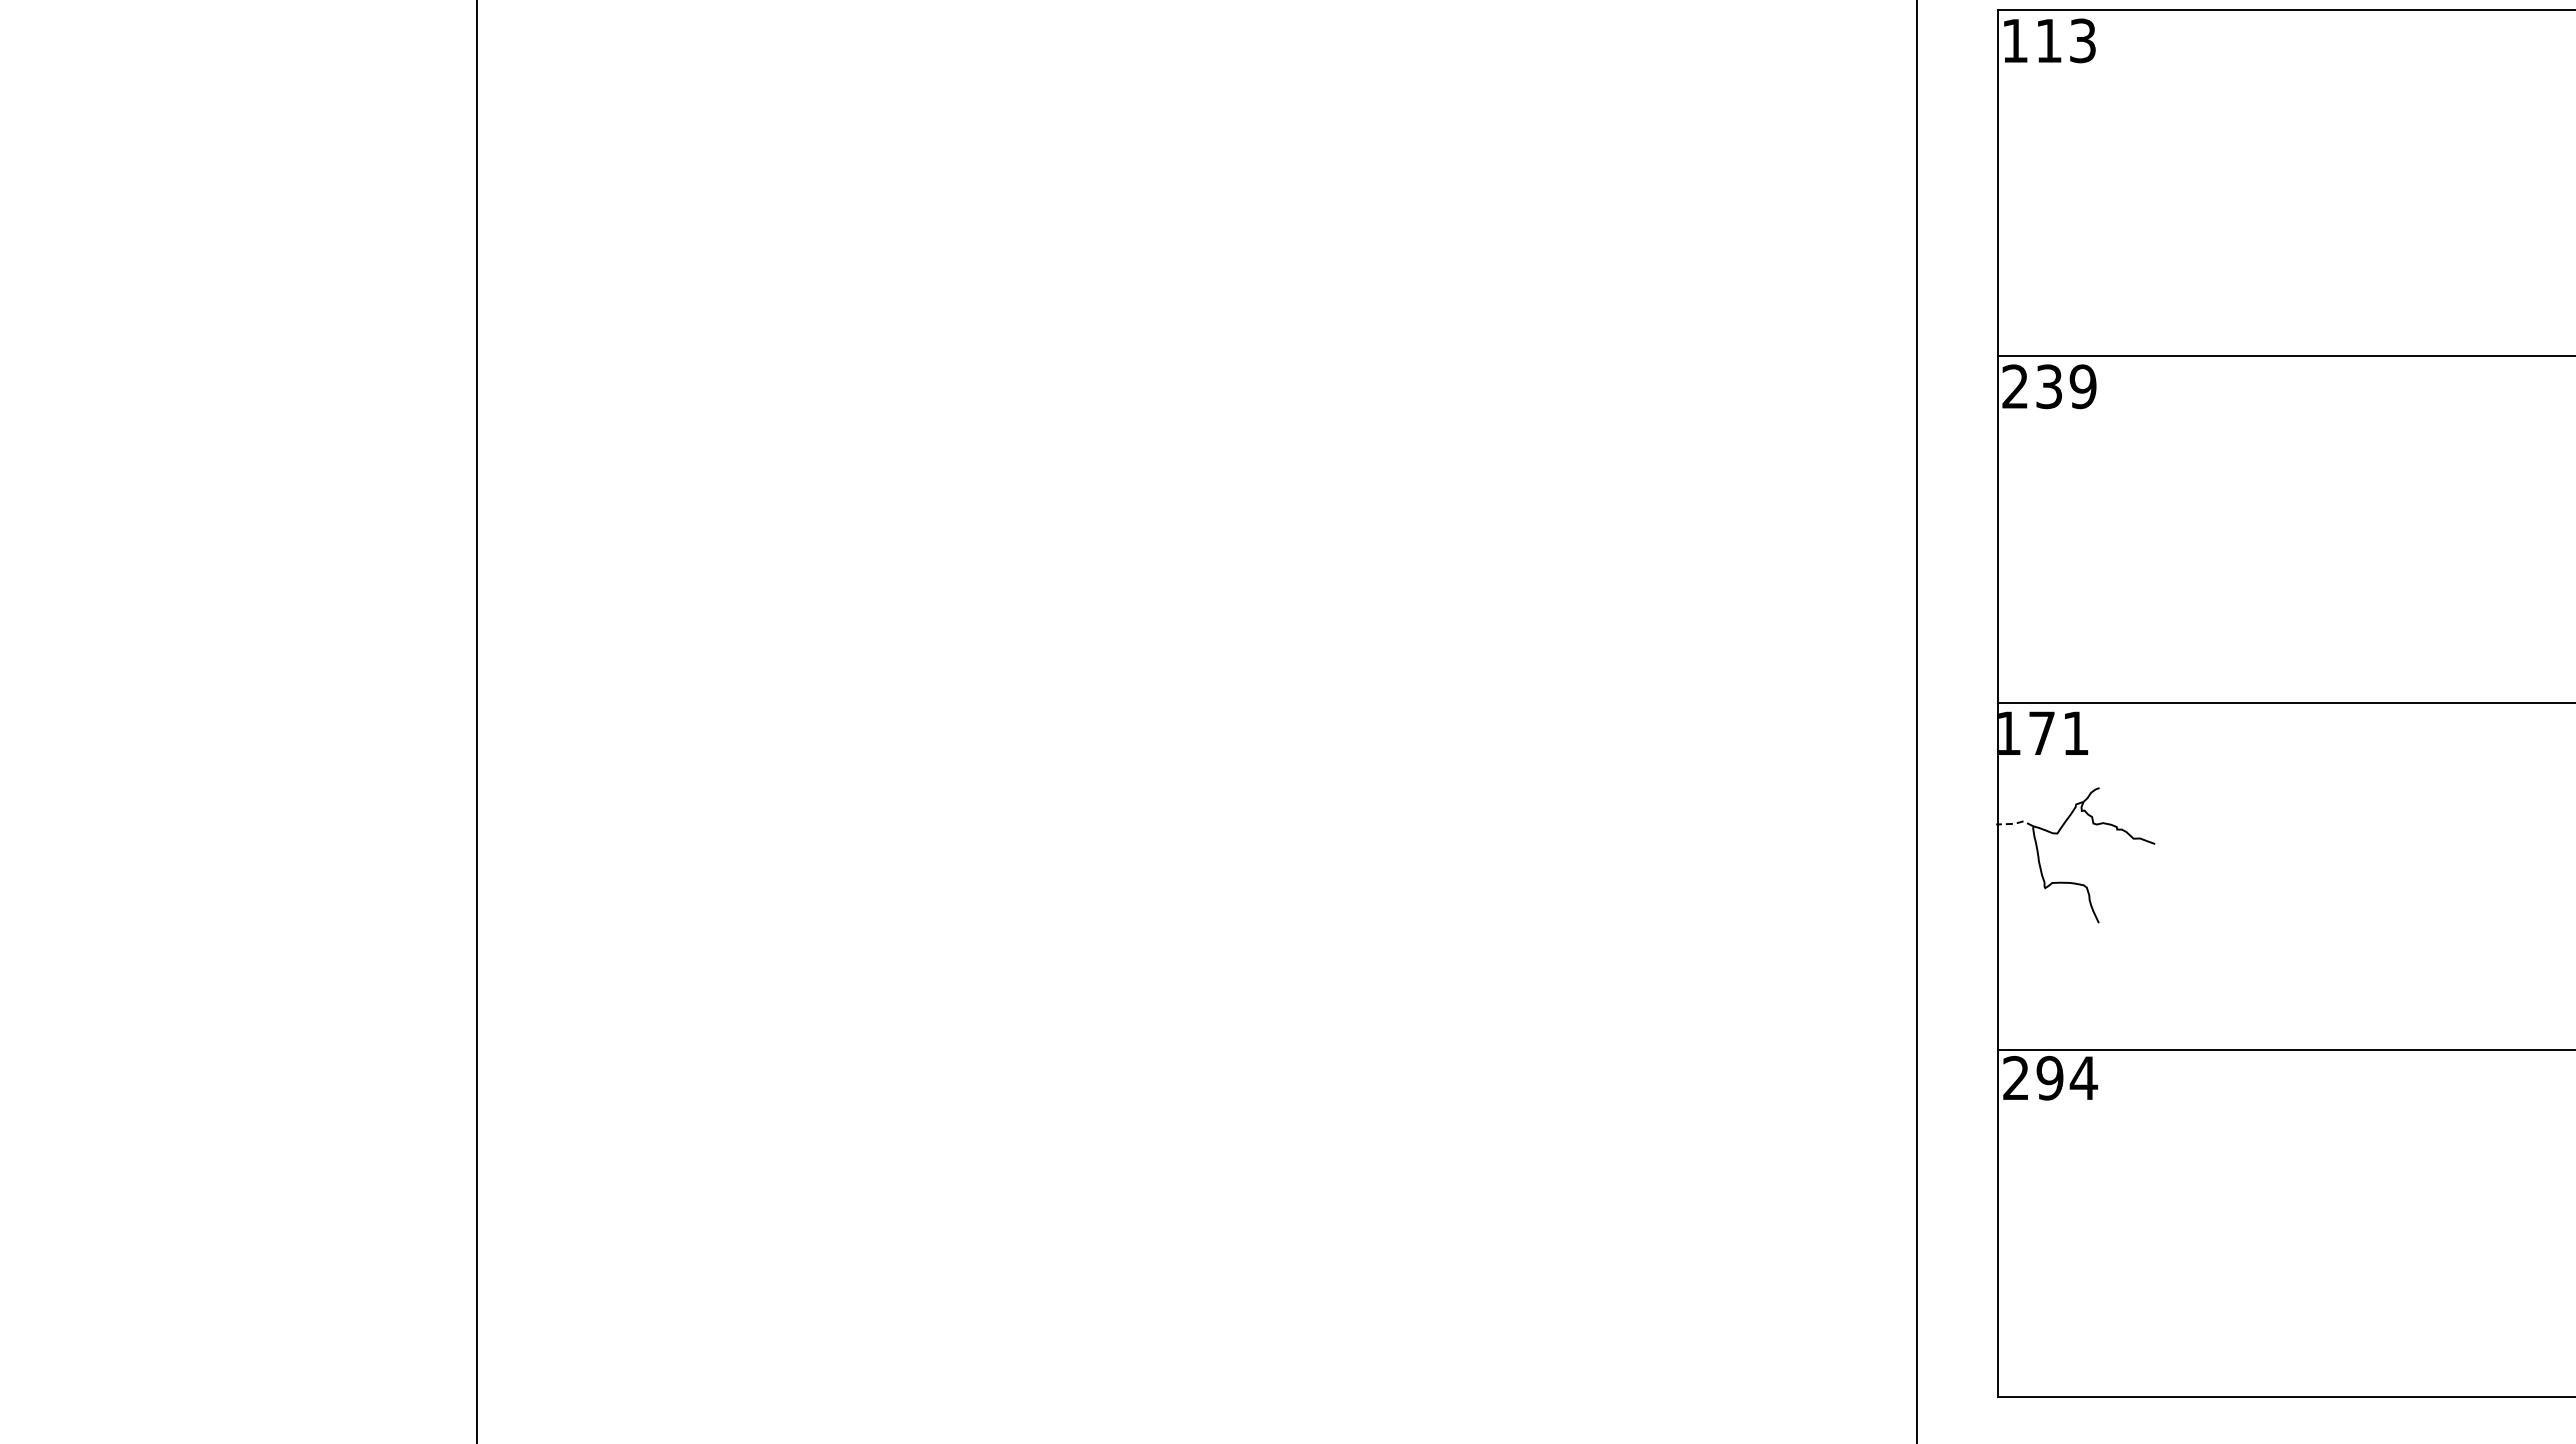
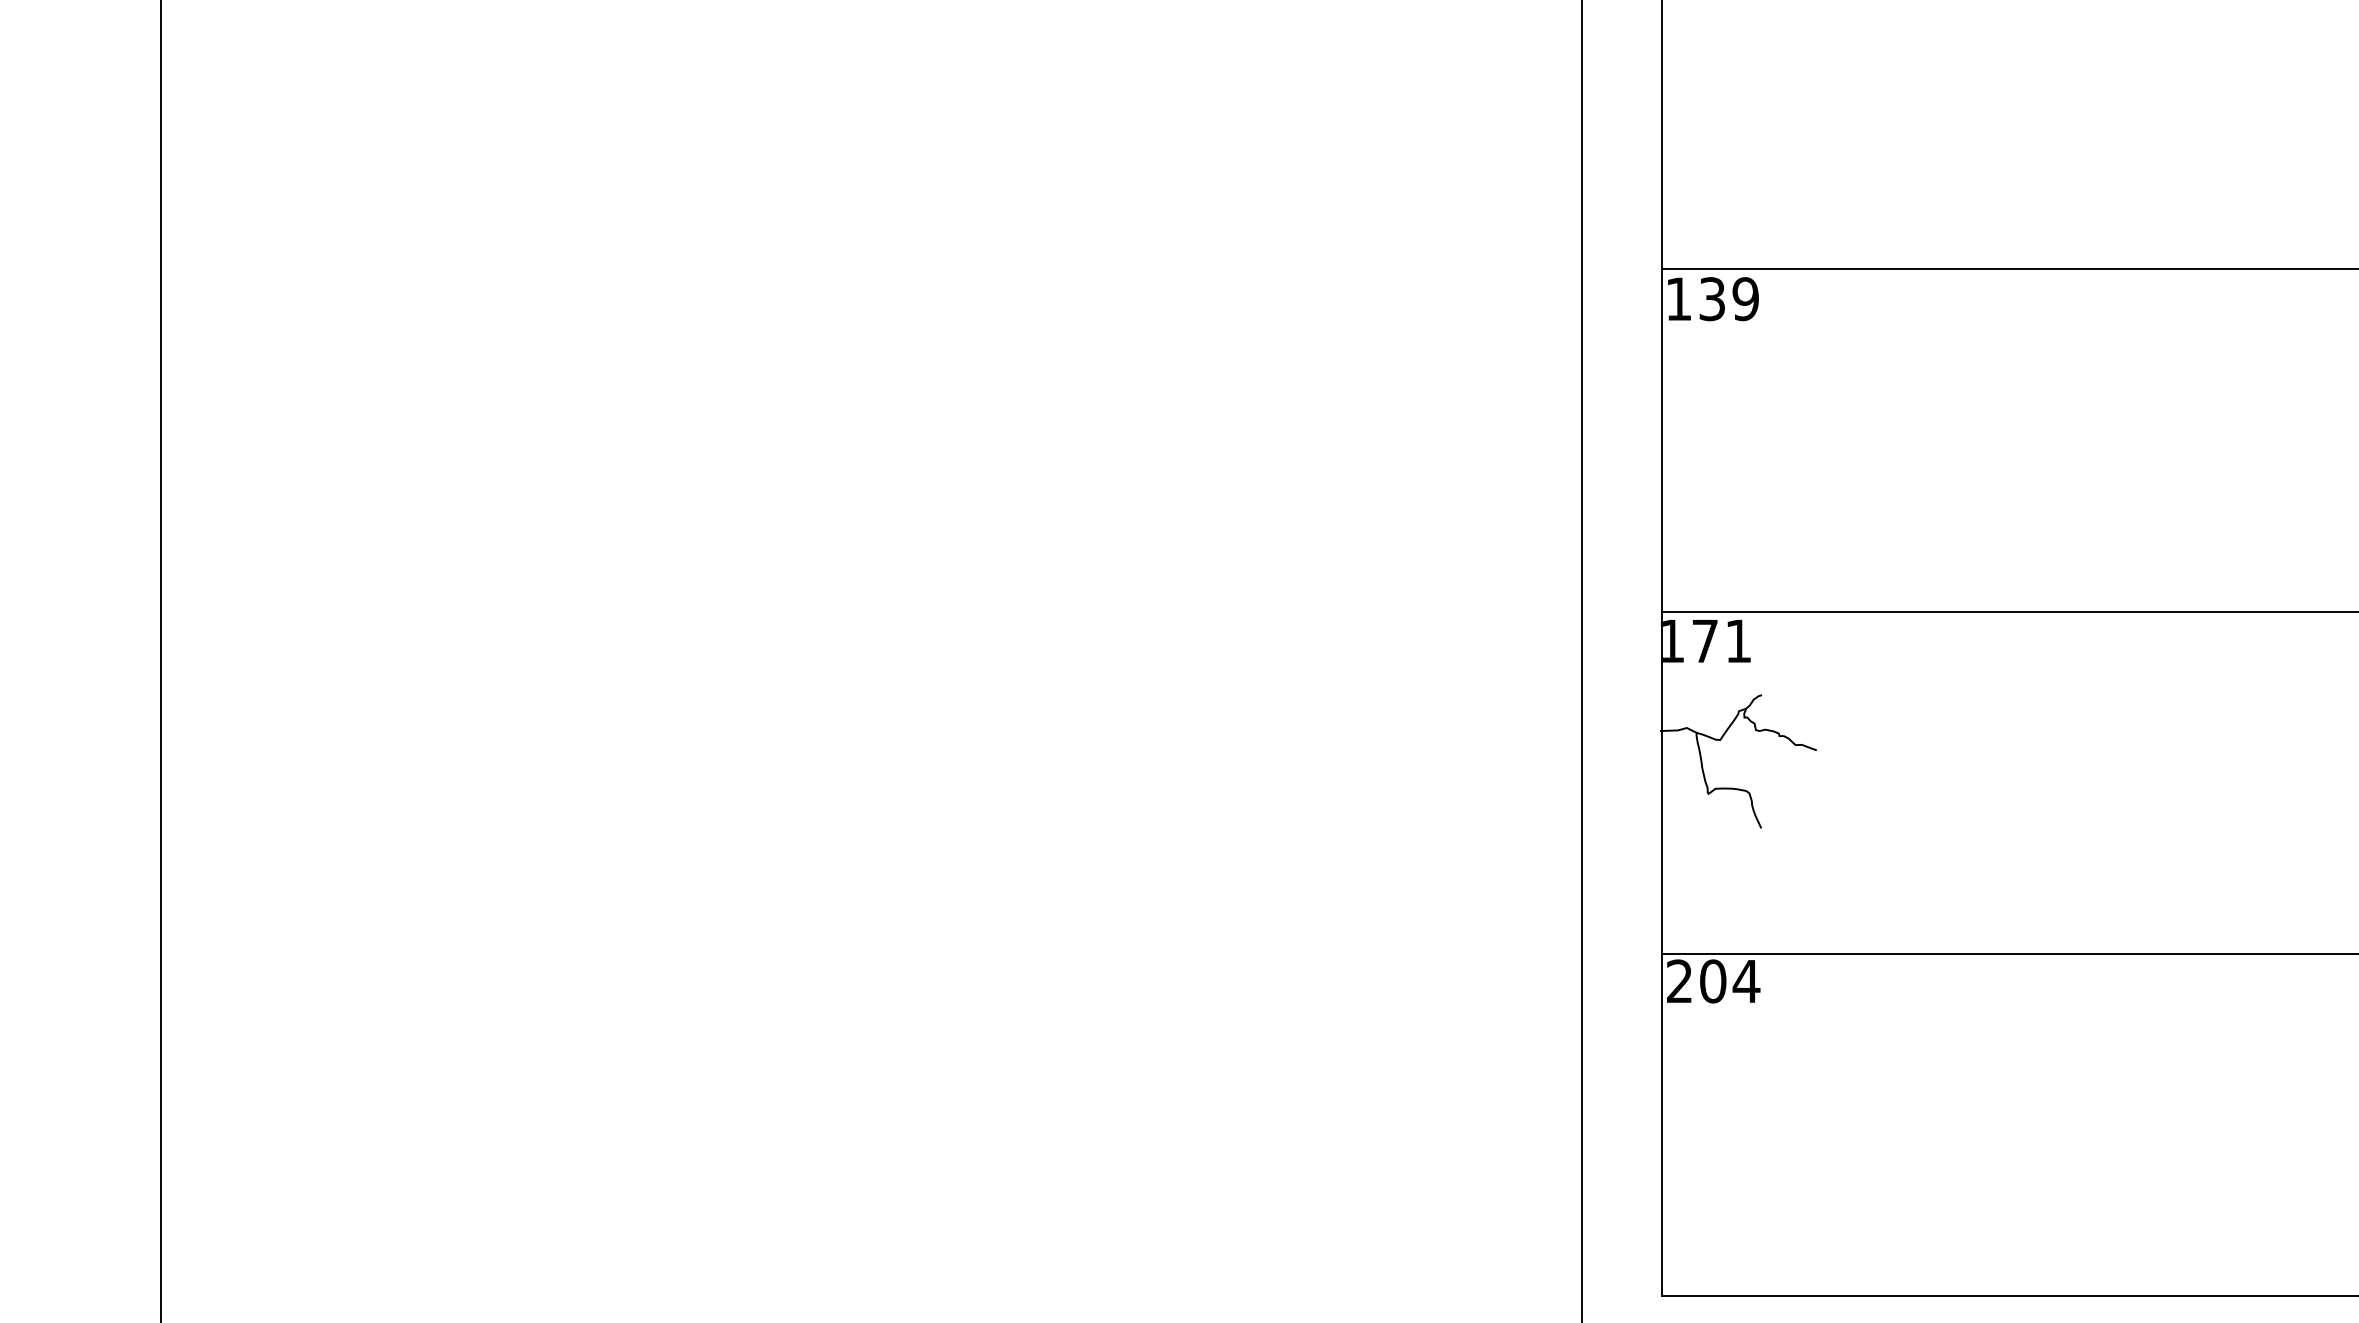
text: (2014, 386) -> (1678, 298), 239 -> 139
line: (2015, 823) -> (1679, 730), dashed -> solid
text: (2049, 1078) -> (1712, 981), 294 -> 204

